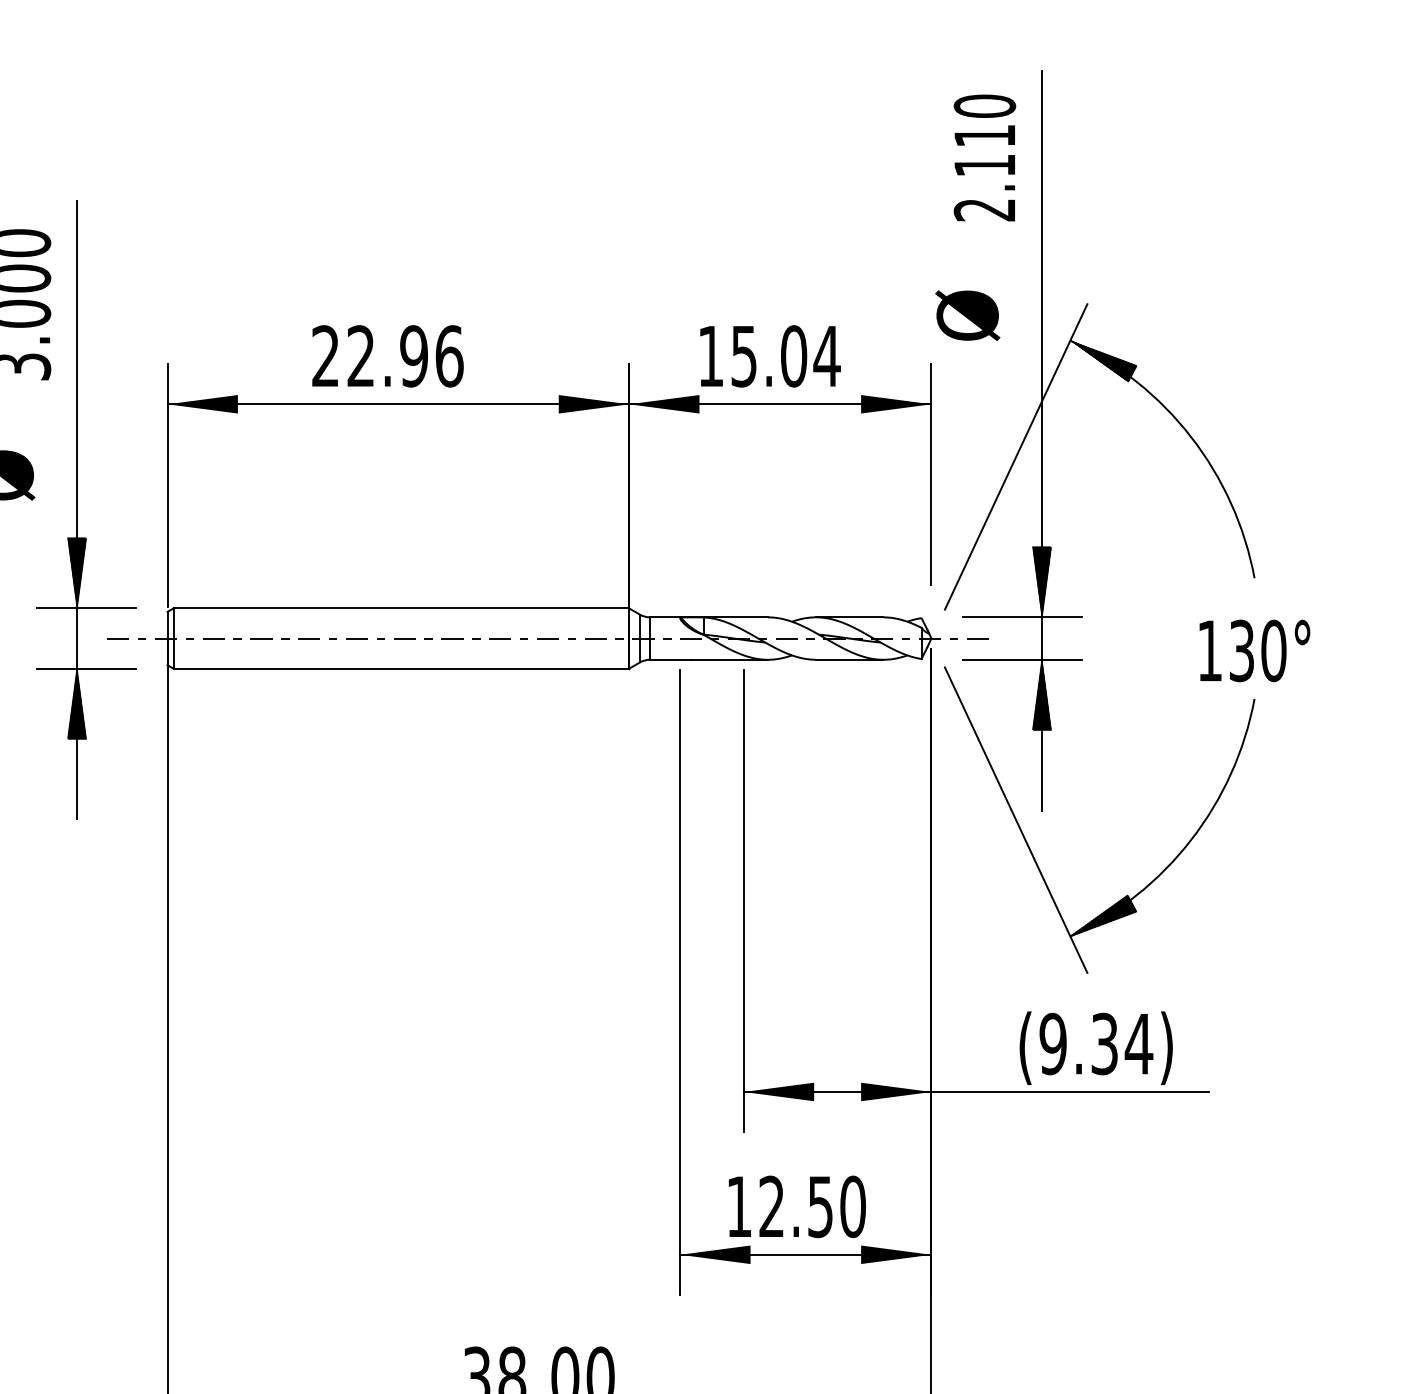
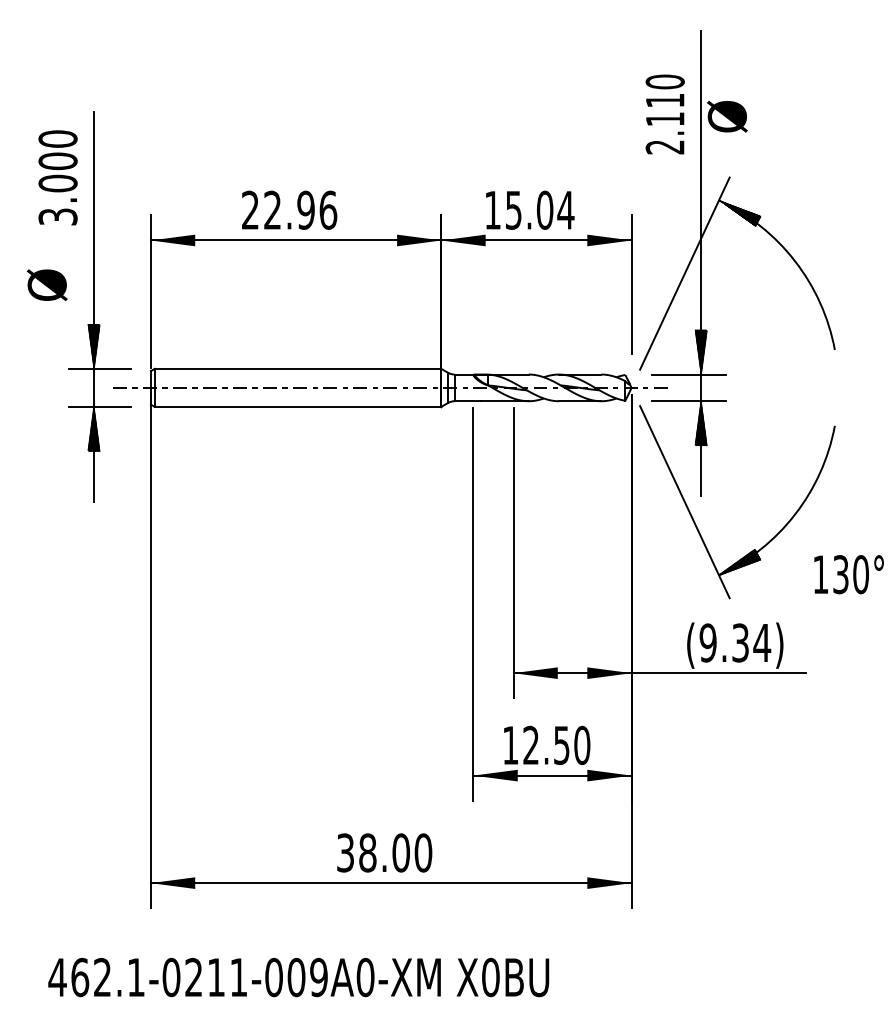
text: (983, 157) -> (664, 114), moved
text: (967, 315) -> (727, 116), moved
text: (1253, 650) -> (848, 574), moved

